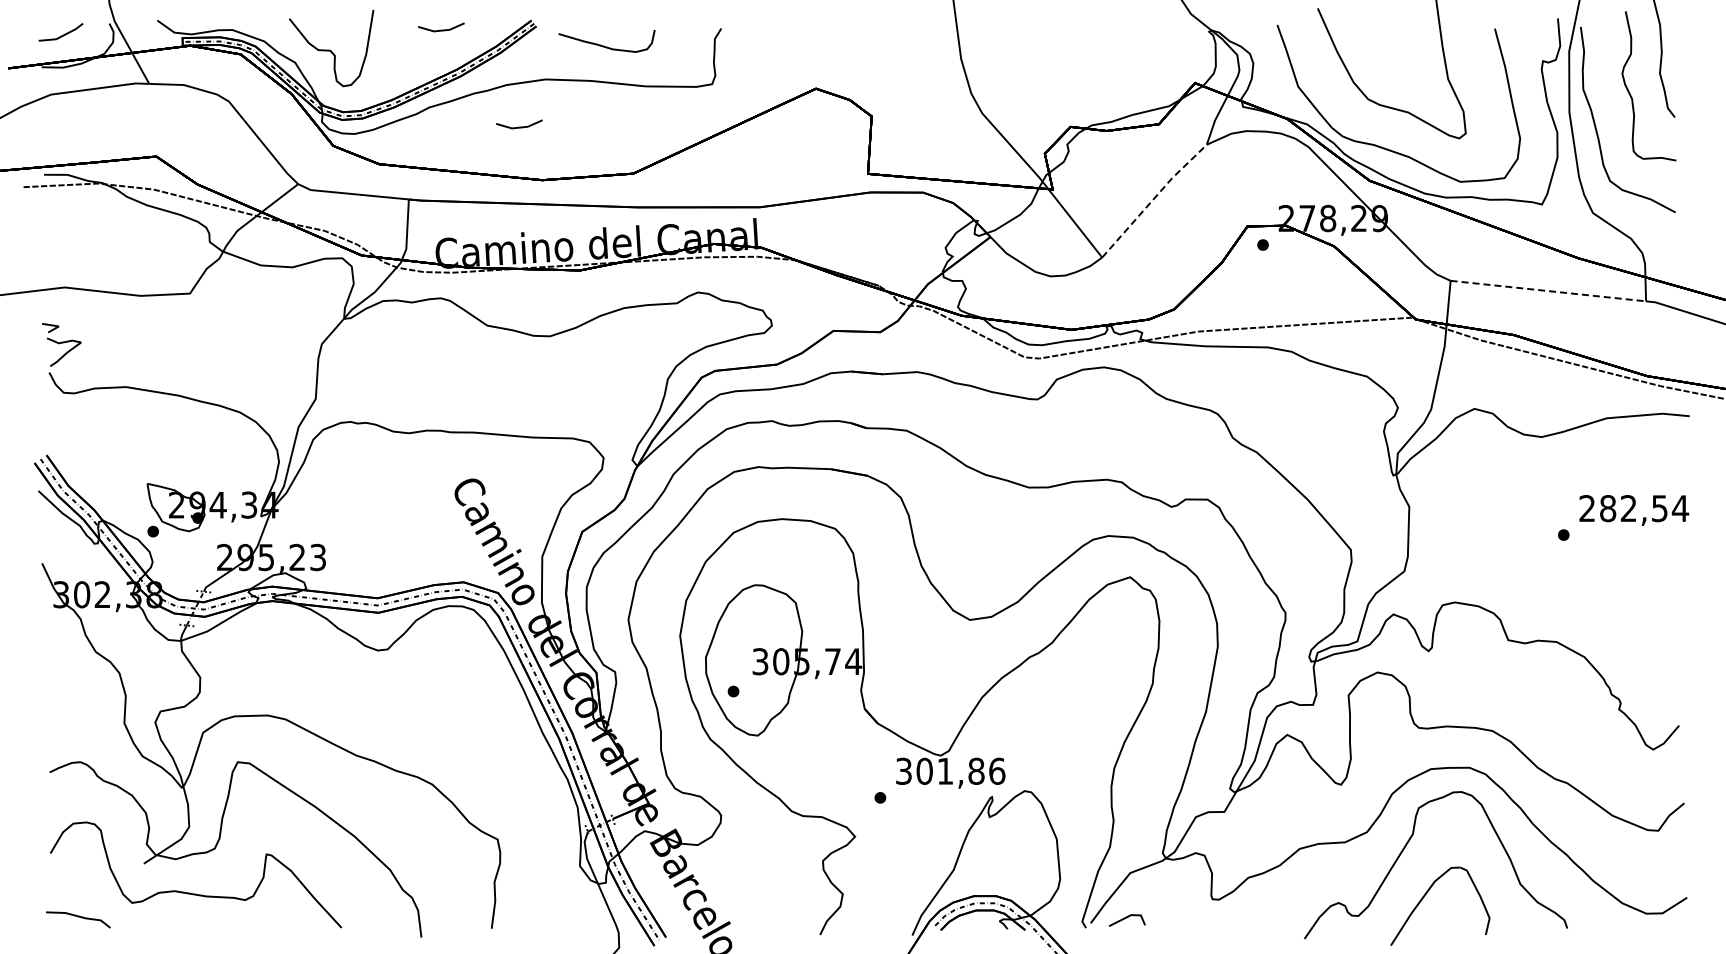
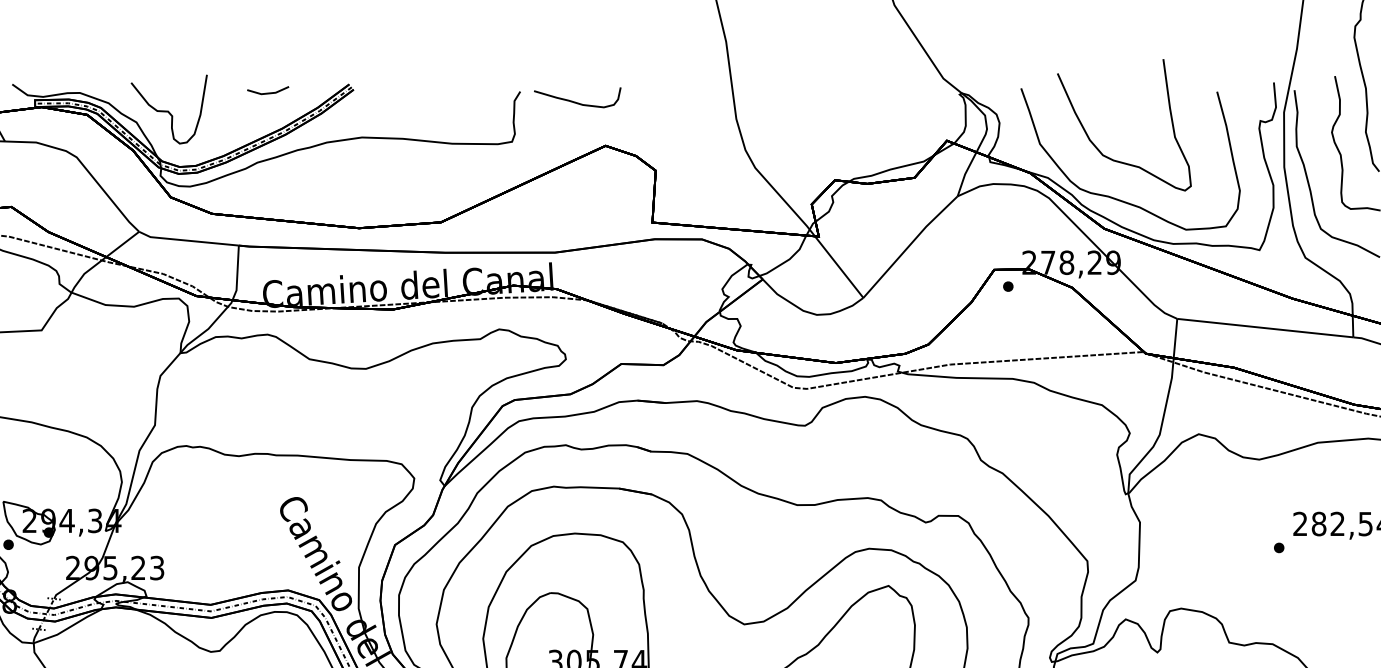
curve: (604, 45) -> (575, 101), moved
line: (519, 126) -> (338, 179), removed
line: (1153, 199) -> (909, 245), dashed -> solid
line: (1548, 291) -> (1265, 328), dashed -> solid

